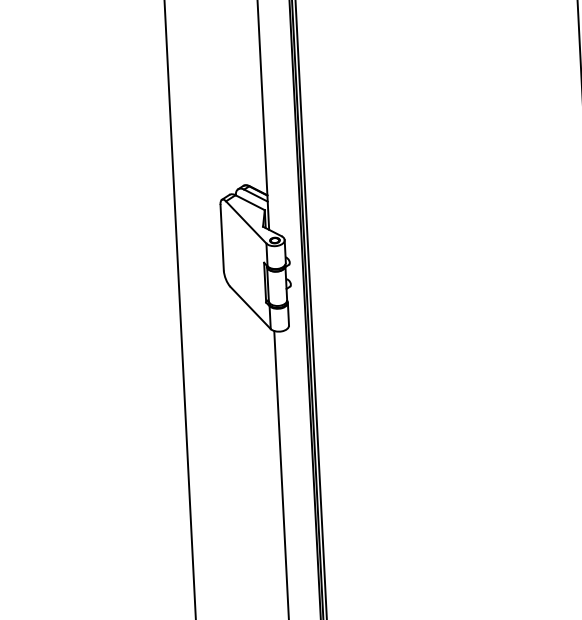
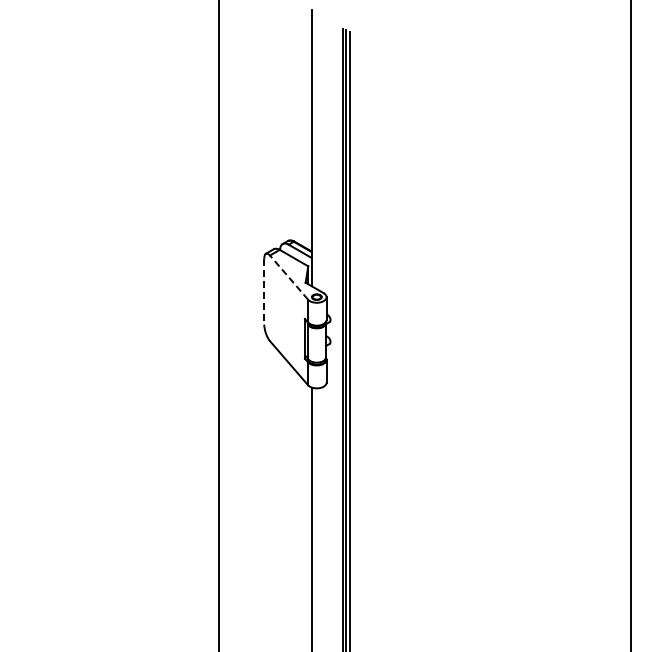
line: (245, 222) -> (288, 277), solid -> dashed
line: (222, 237) -> (264, 291), solid -> dashed

